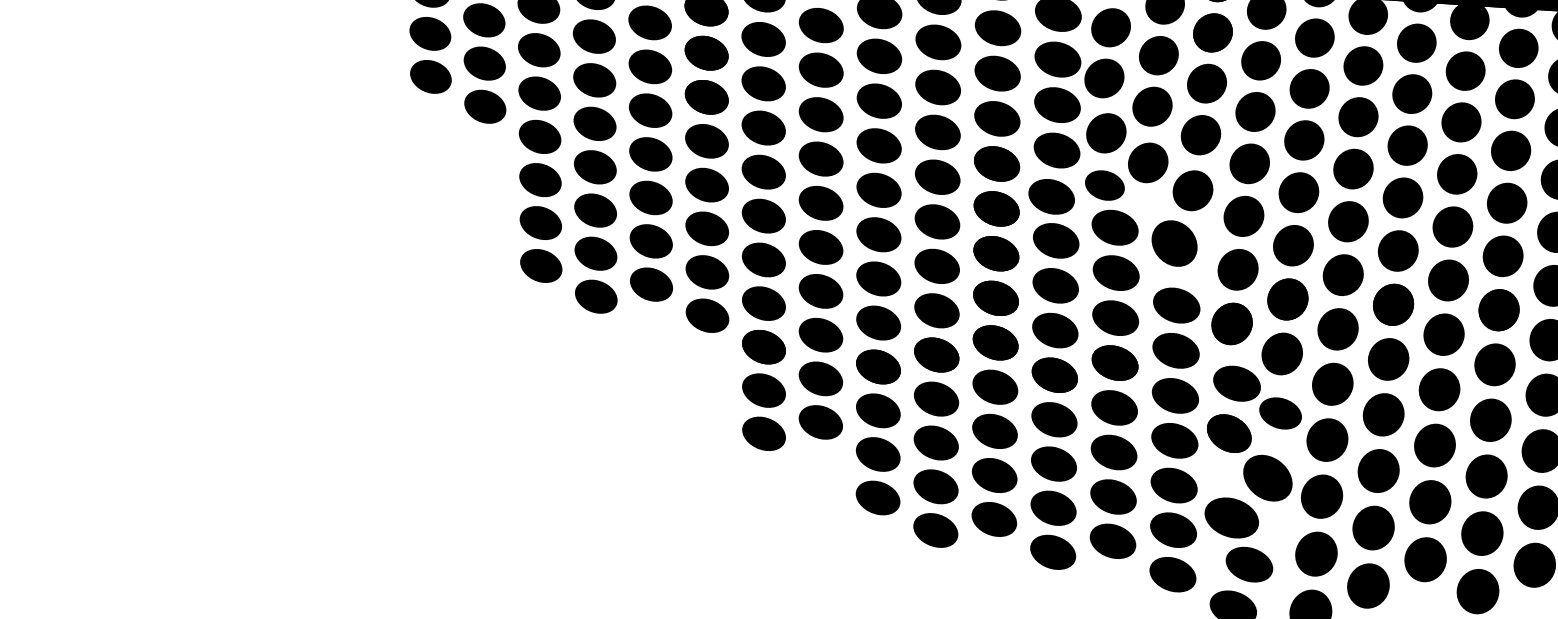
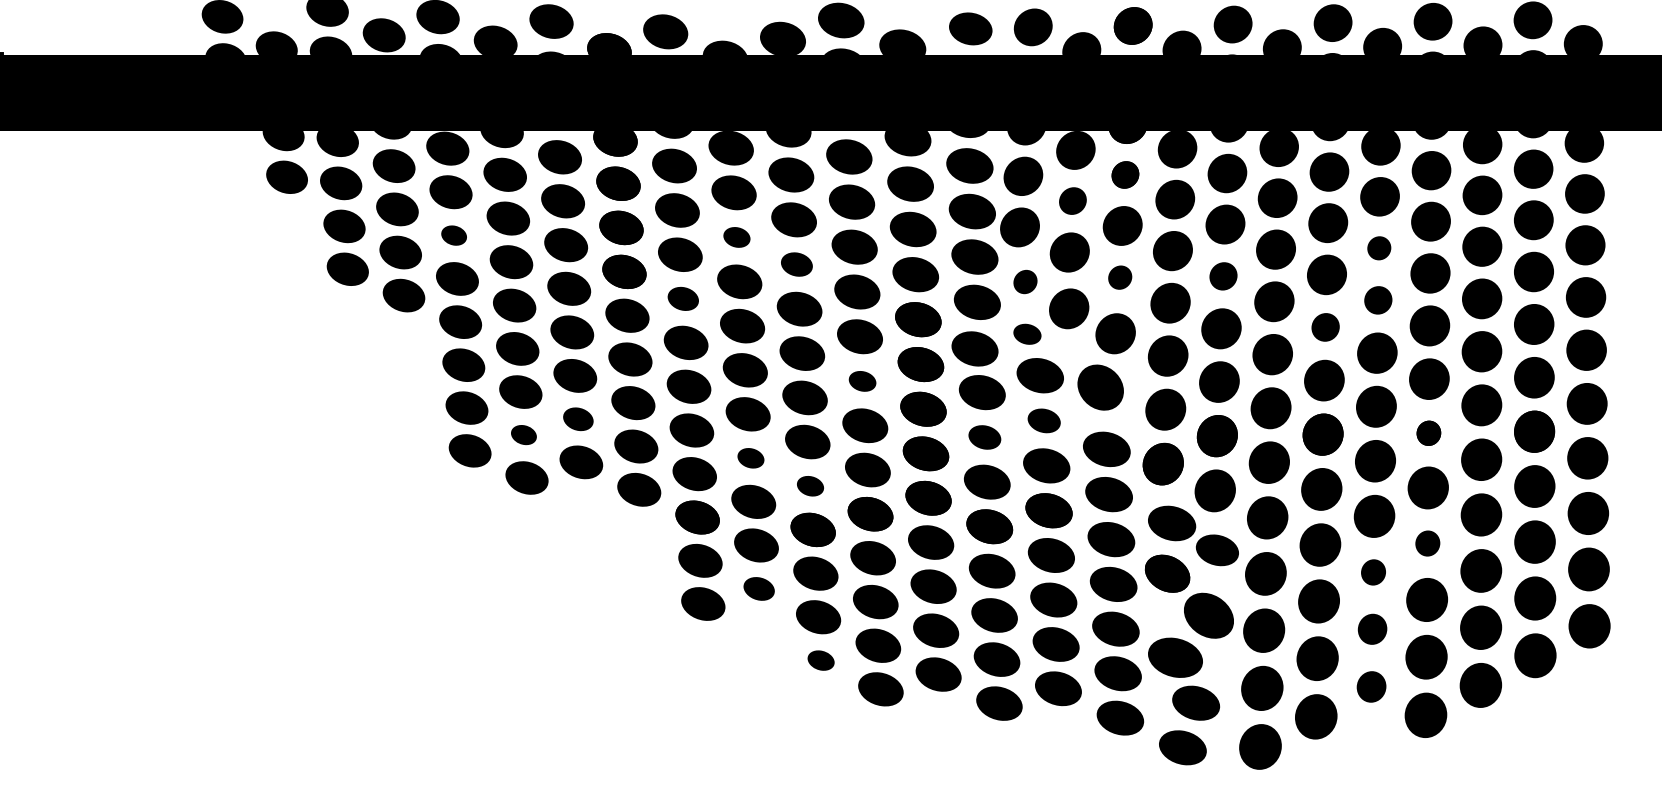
part: (1213, 32) -> (1125, 174), size x0.7
part: (538, 49) -> (453, 235), size x0.6
part: (1158, 55) -> (1072, 200), size x0.7
part: (820, 70) -> (736, 237), size x0.6
part: (878, 101) -> (796, 264), size x0.7
part: (1461, 122) -> (1379, 248), size x0.6
part: (764, 127) -> (683, 298), size x0.7
part: (1106, 132) -> (1025, 281), size x0.6
part: (1201, 134) -> (1120, 277), size x0.6
part: (1304, 140) -> (1223, 276), size x0.7
part: (1457, 174) -> (1378, 300), size x0.7
part: (1104, 185) -> (1027, 334), size x0.7
part: (1402, 198) -> (1325, 327), size x0.7
part: (937, 222) -> (862, 381), size x0.6
part: (651, 241) -> (578, 419), size x0.7
part: (595, 253) -> (523, 434), size x0.6
part: (1115, 272) -> (1043, 420), size x0.7
part: (1055, 285) -> (984, 437), size x0.7
part: (820, 291) -> (750, 458), size x0.6
part: (1498, 310) -> (1428, 433), size x0.6
part: (878, 323) -> (810, 486), size x0.6
part: (1490, 420) -> (1427, 543), size x0.6
part: (820, 421) -> (758, 588), size x0.7
part: (1434, 445) -> (1373, 572), size x0.6
part: (877, 497) -> (820, 660), size x0.6
part: (1430, 502) -> (1372, 629), size x0.7
part: (1425, 559) -> (1371, 686), size x0.7

